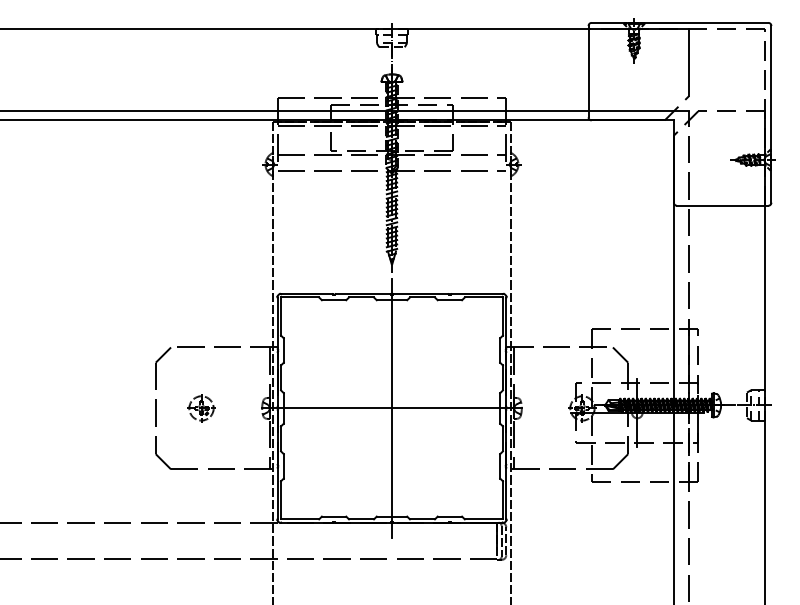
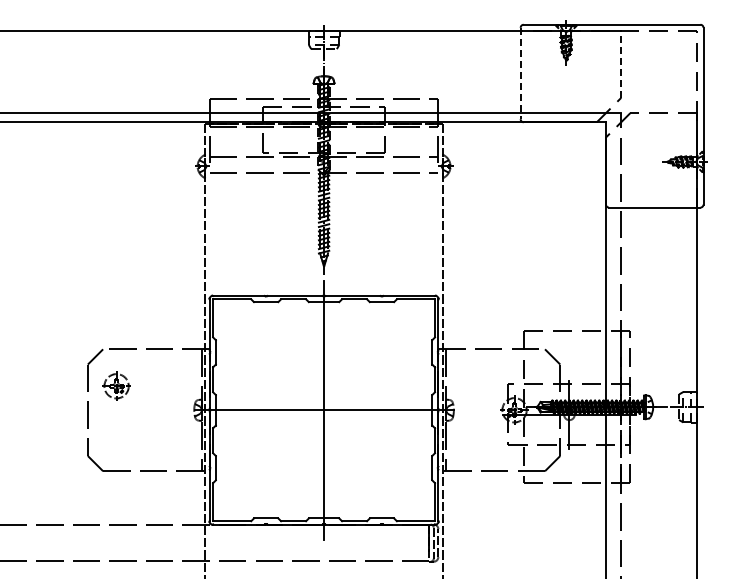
line: (689, 62) -> (621, 64), solid -> dashed
line: (588, 71) -> (520, 73), solid -> dashed
part: (201, 408) -> (116, 386), moved

